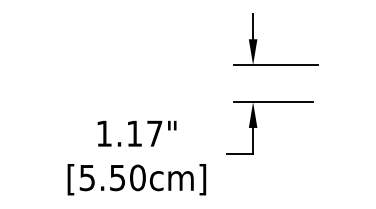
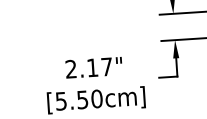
text: (103, 133) -> (70, 69), 1.17" -> 2.17"

